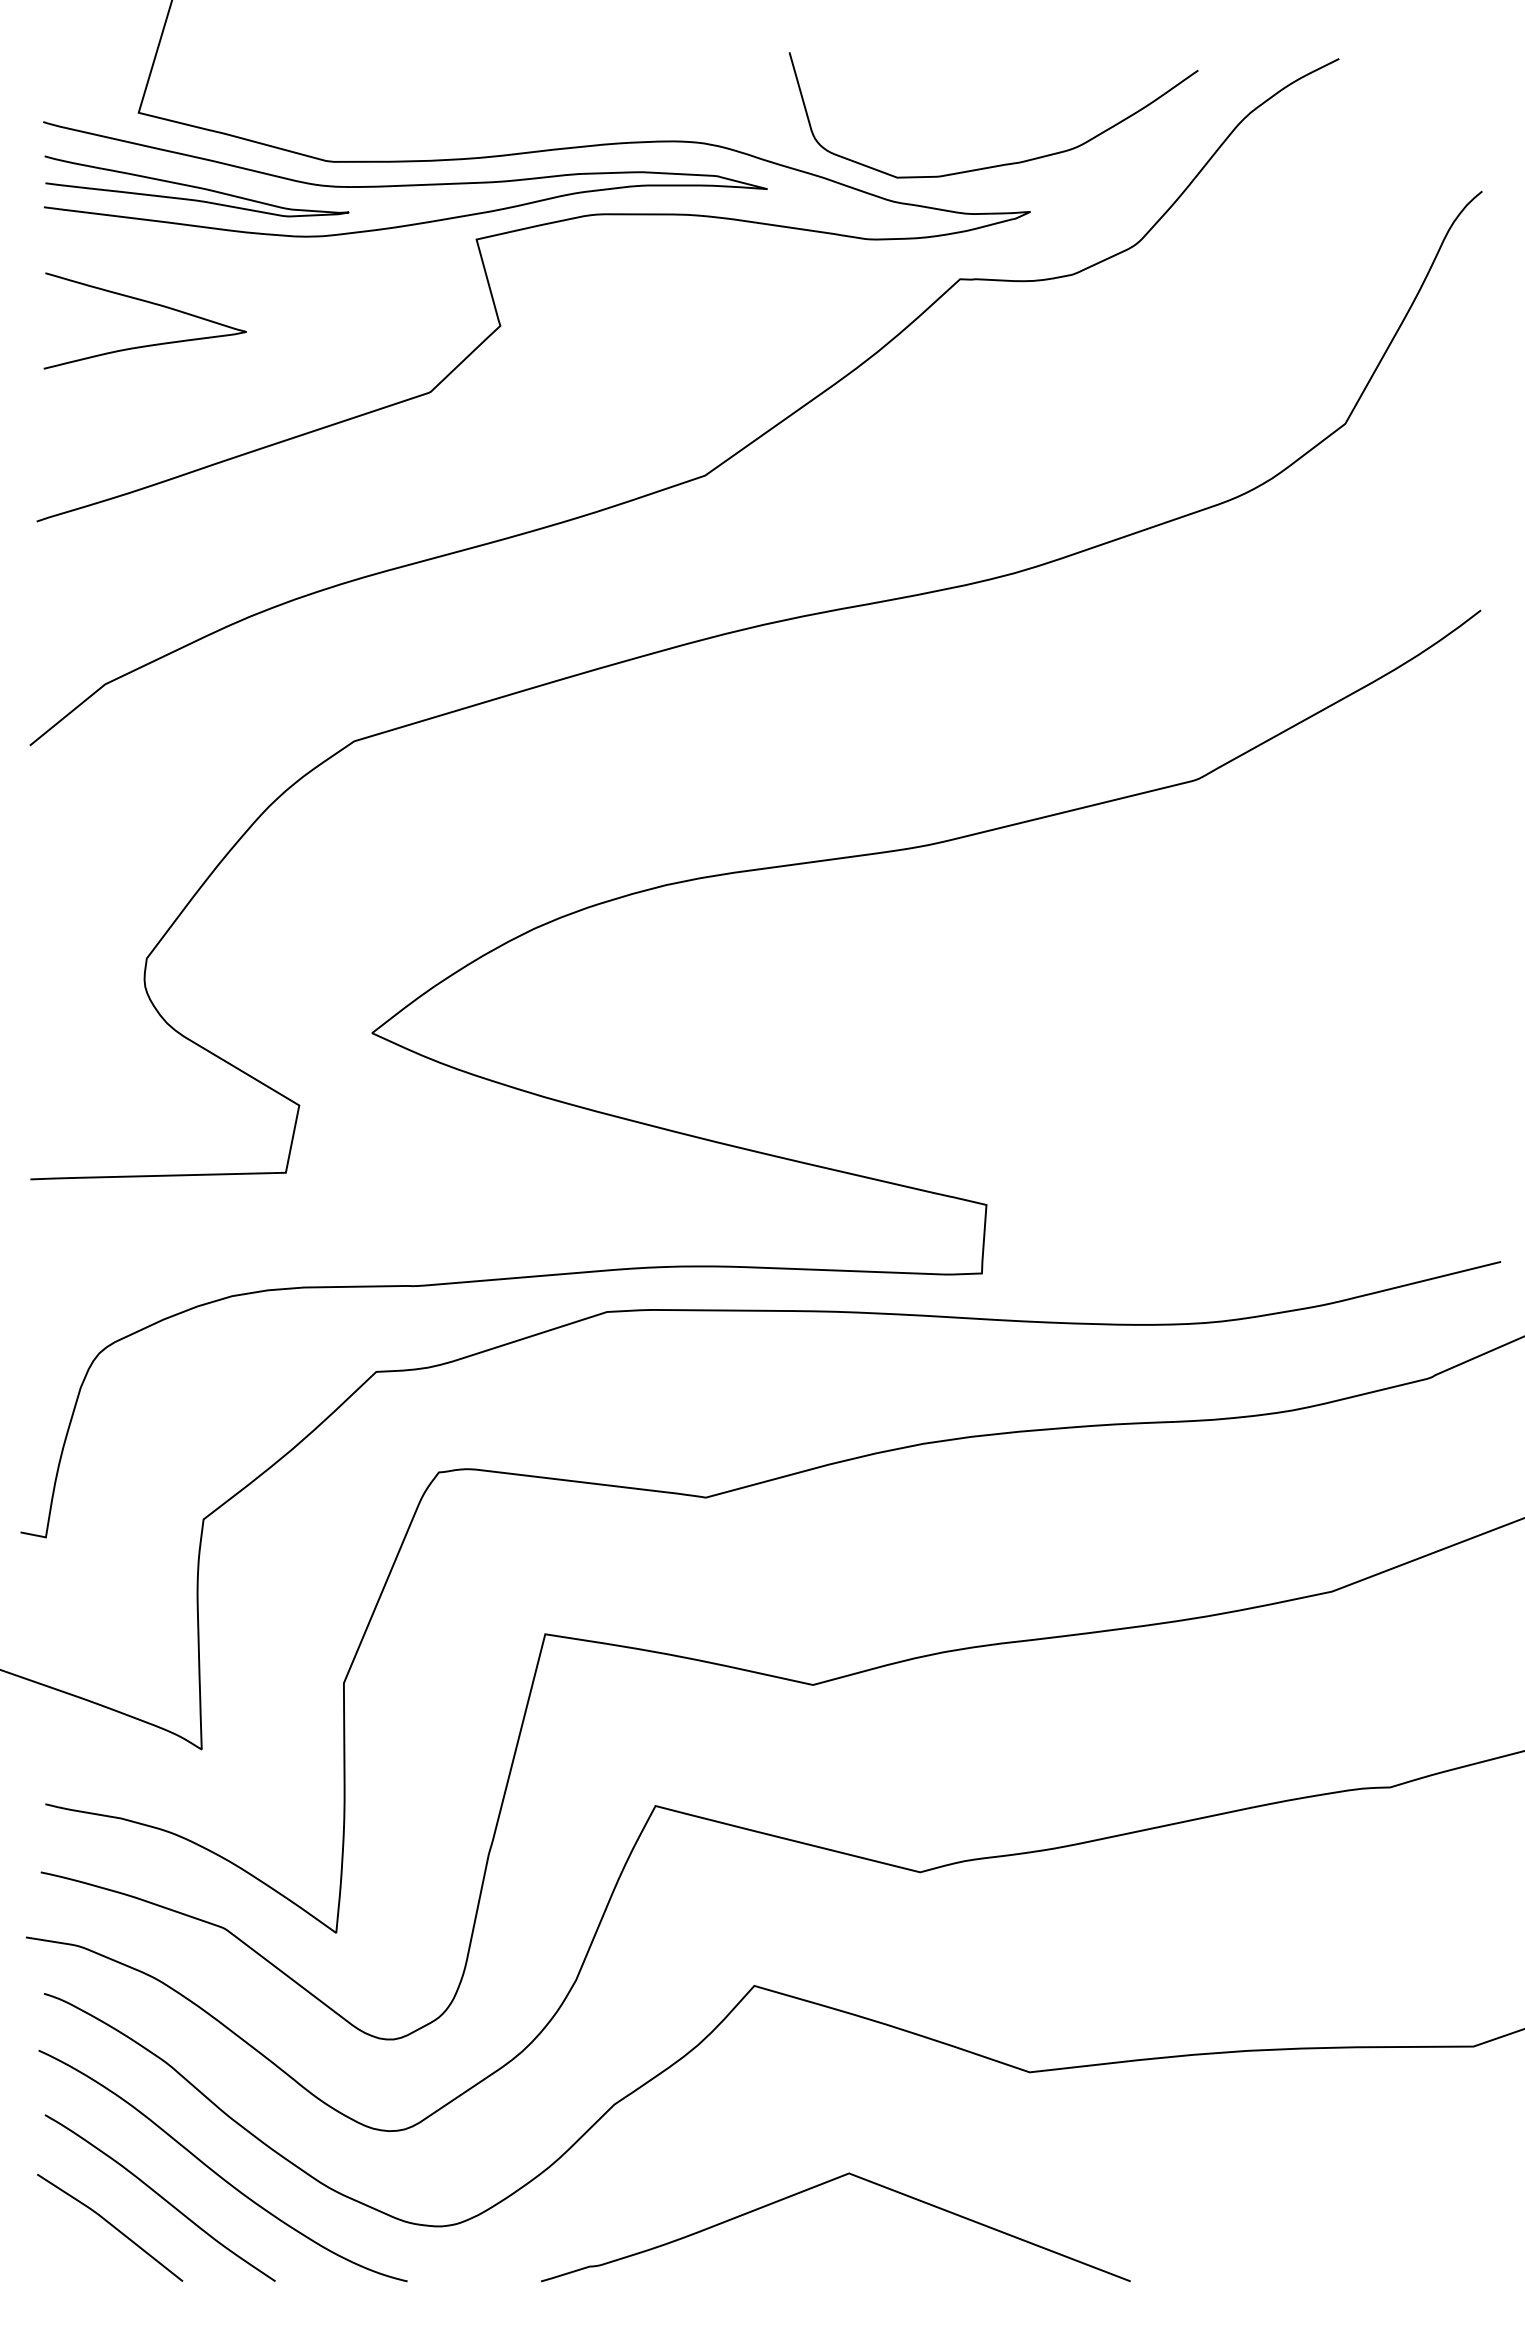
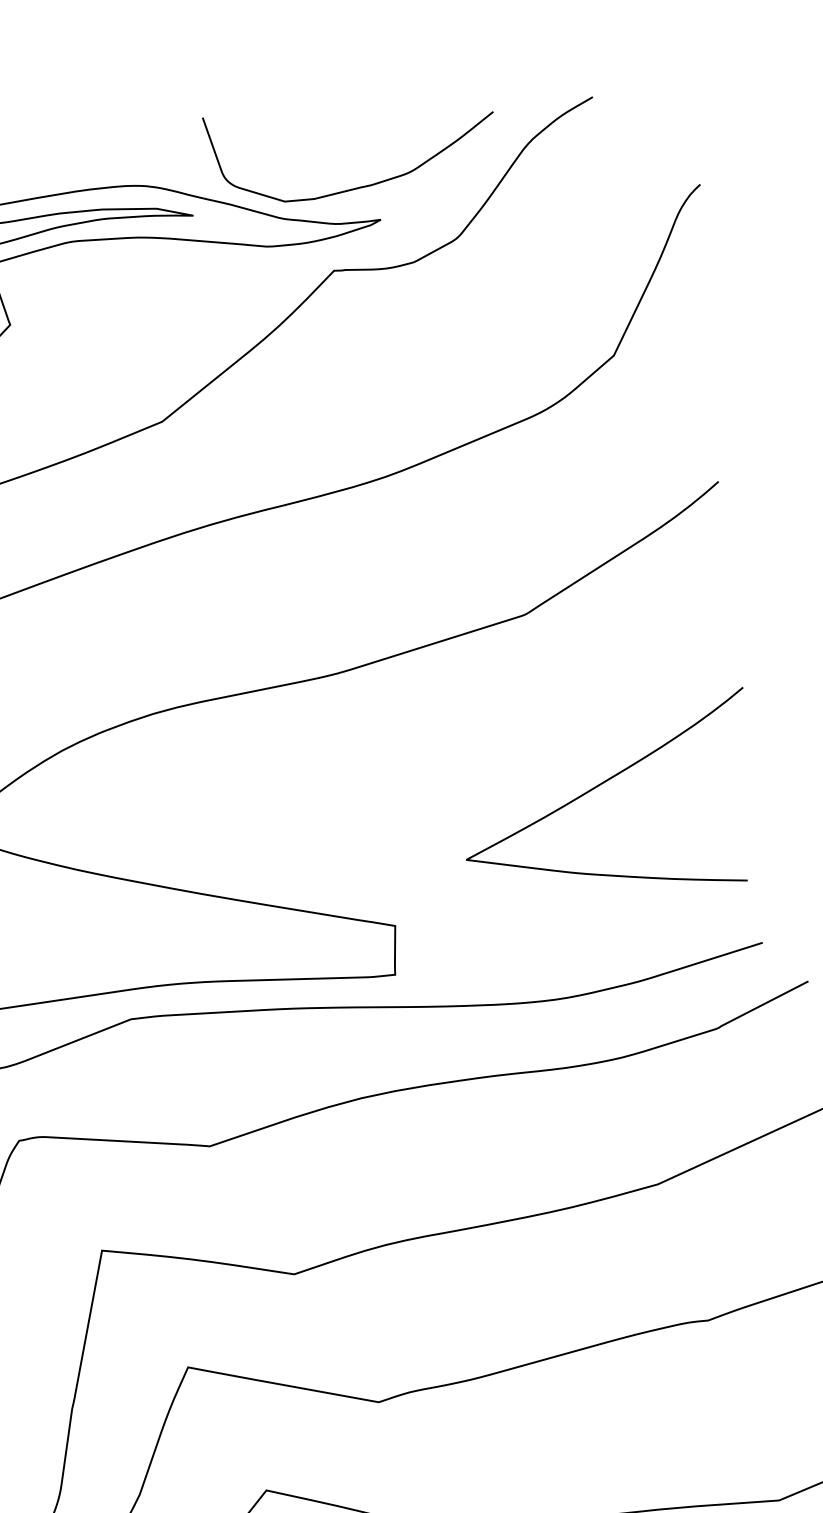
curve: (1288, 1025) -> (601, 784), added

